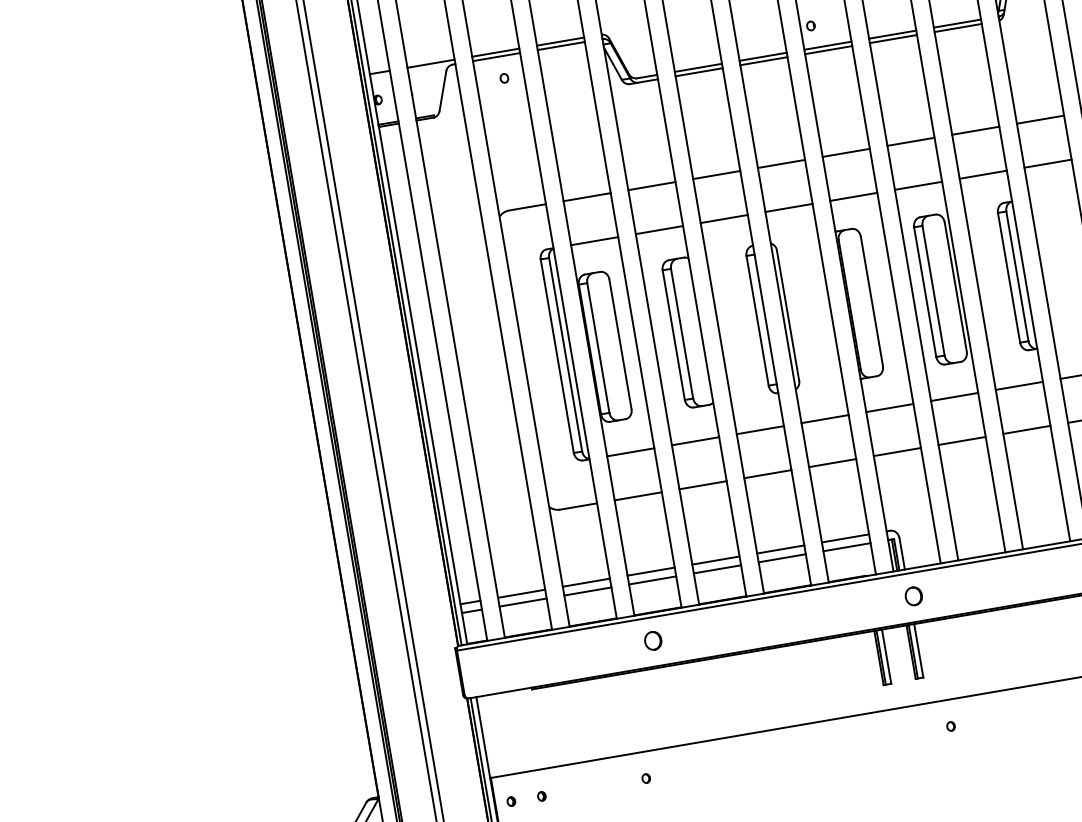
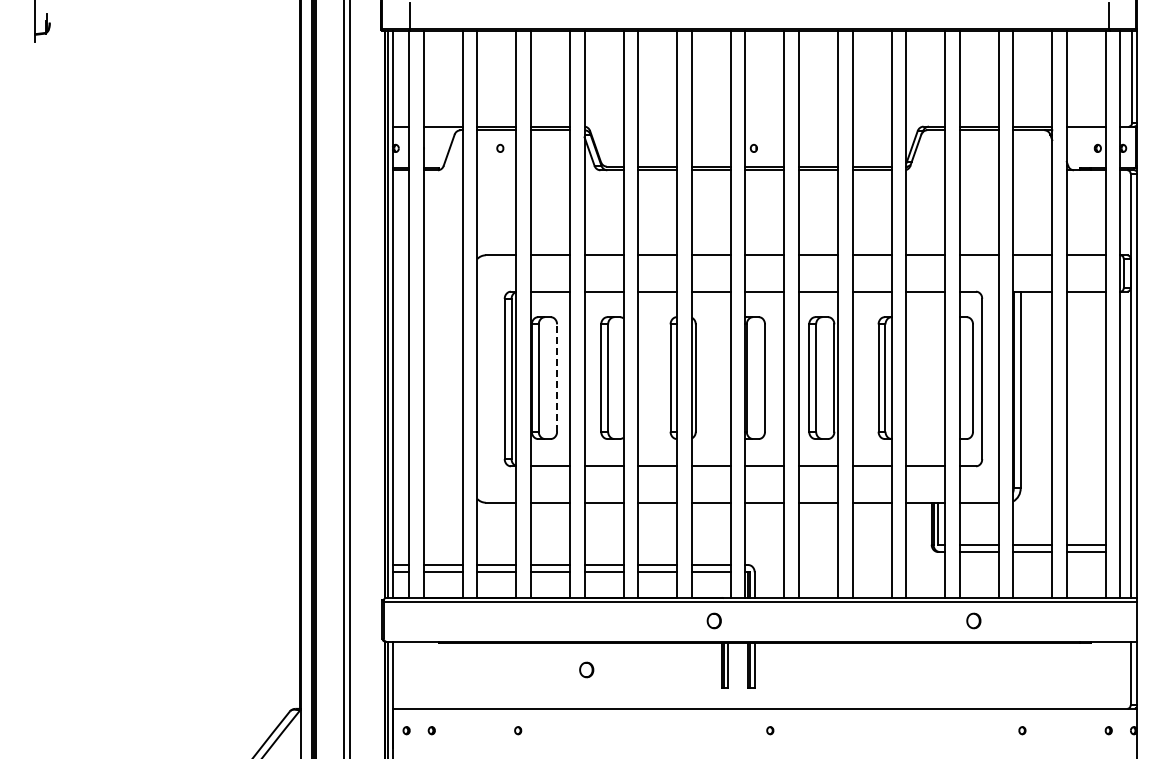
line: (621, 344) -> (557, 378), solid -> dashed
part: (912, 595) -> (713, 620), moved
part: (652, 640) -> (586, 669), moved

